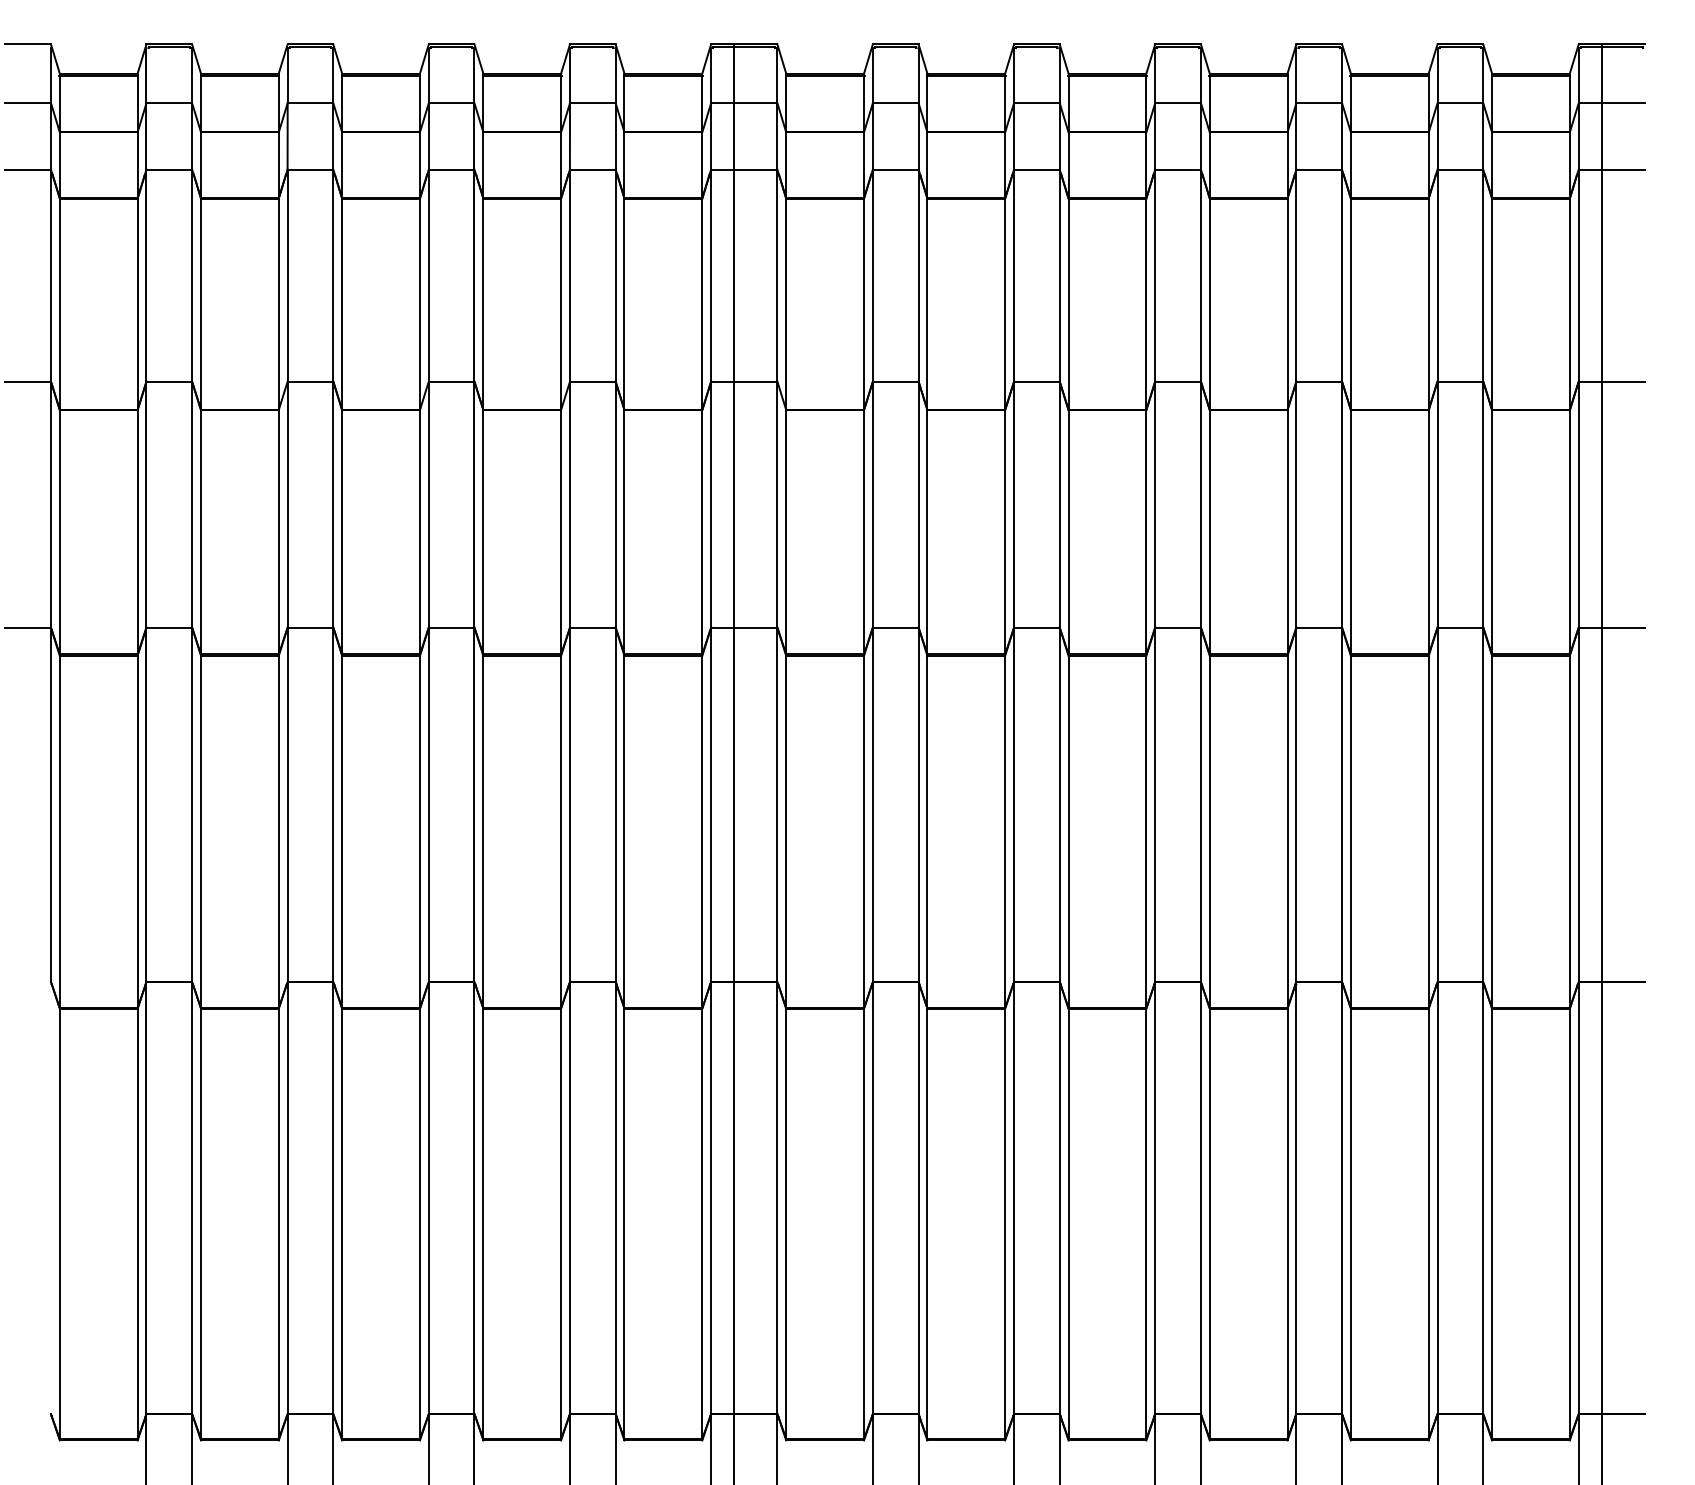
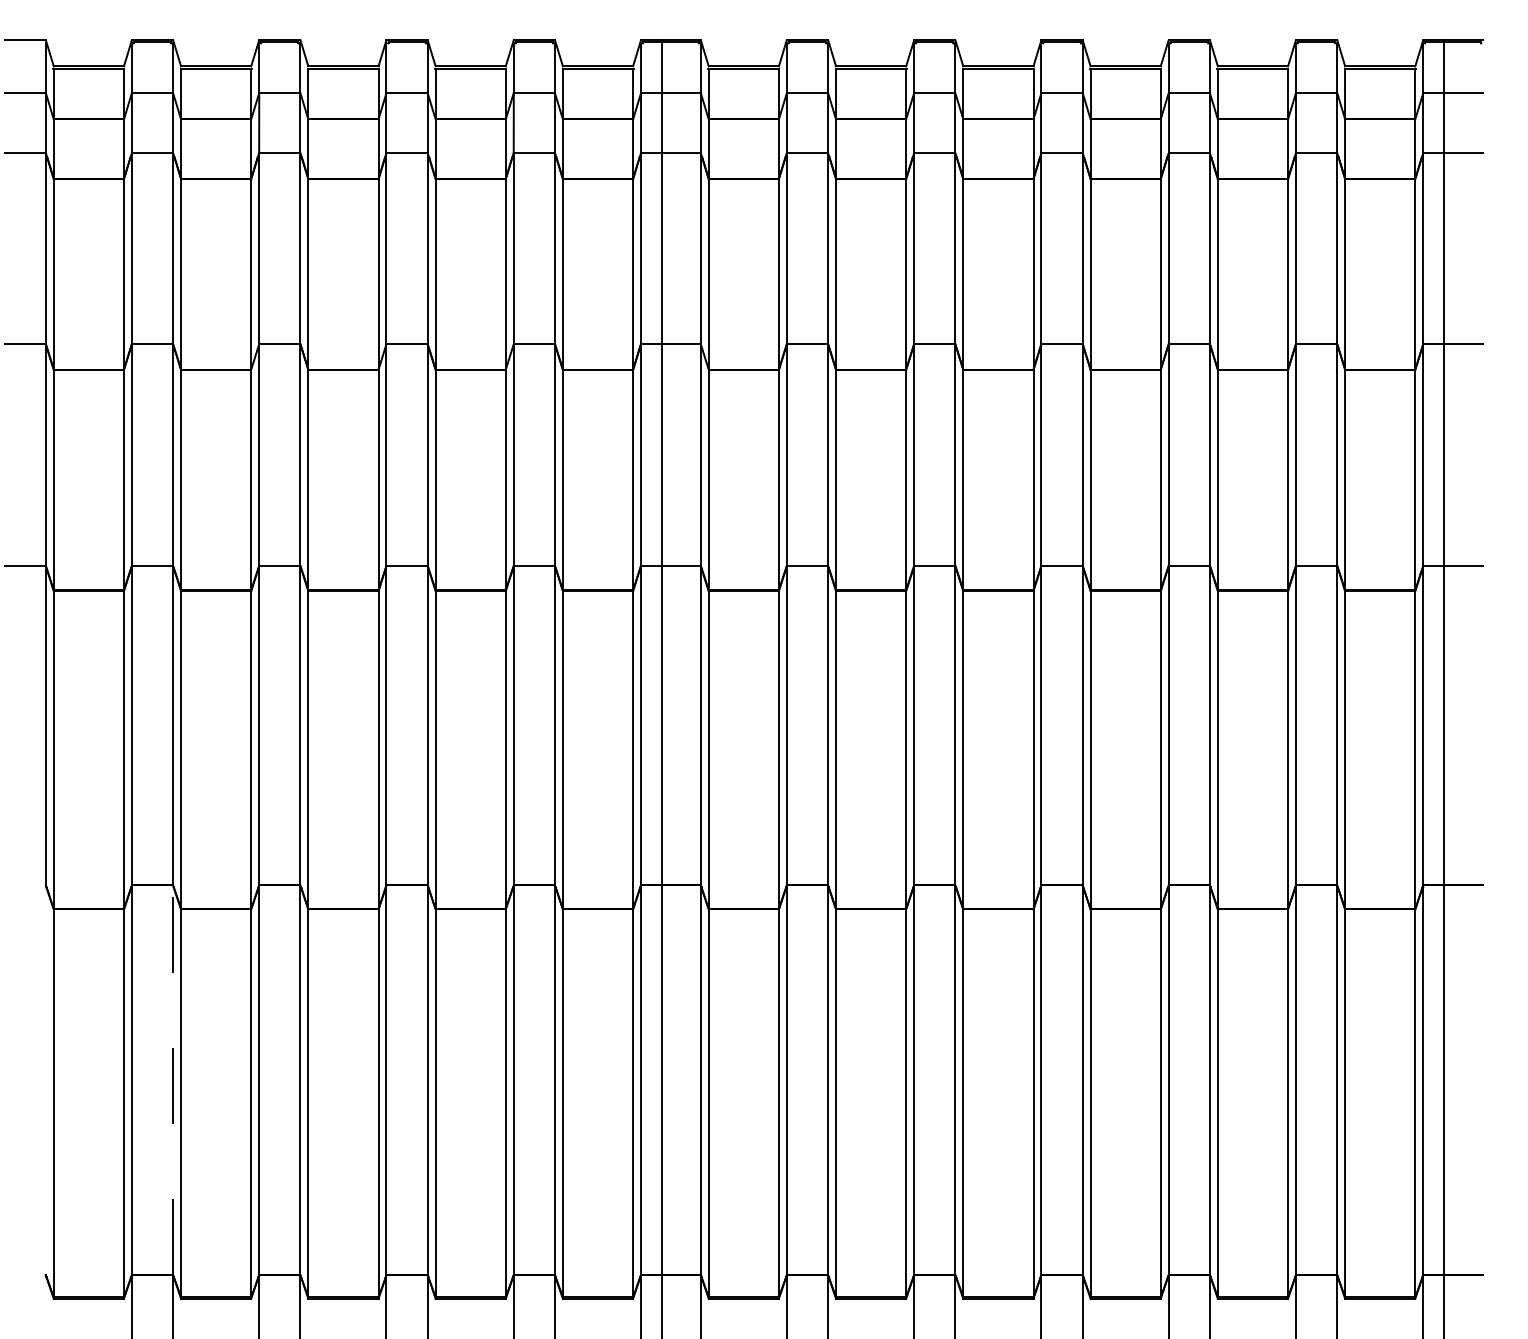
line: (192, 1198) -> (173, 1080), solid -> dashed

